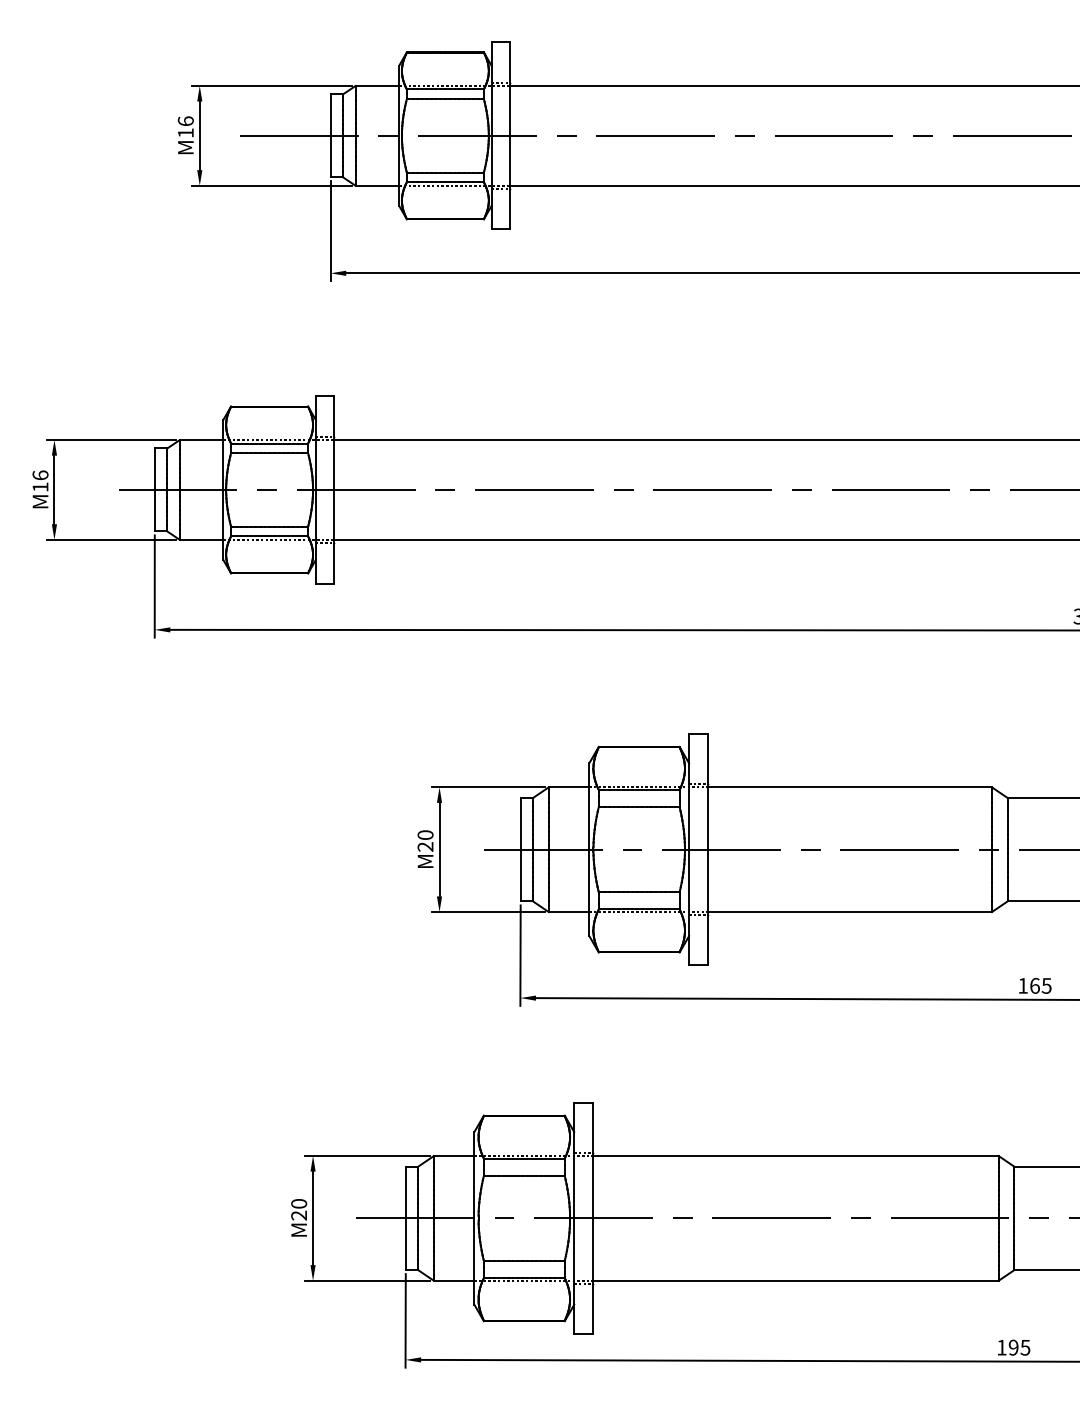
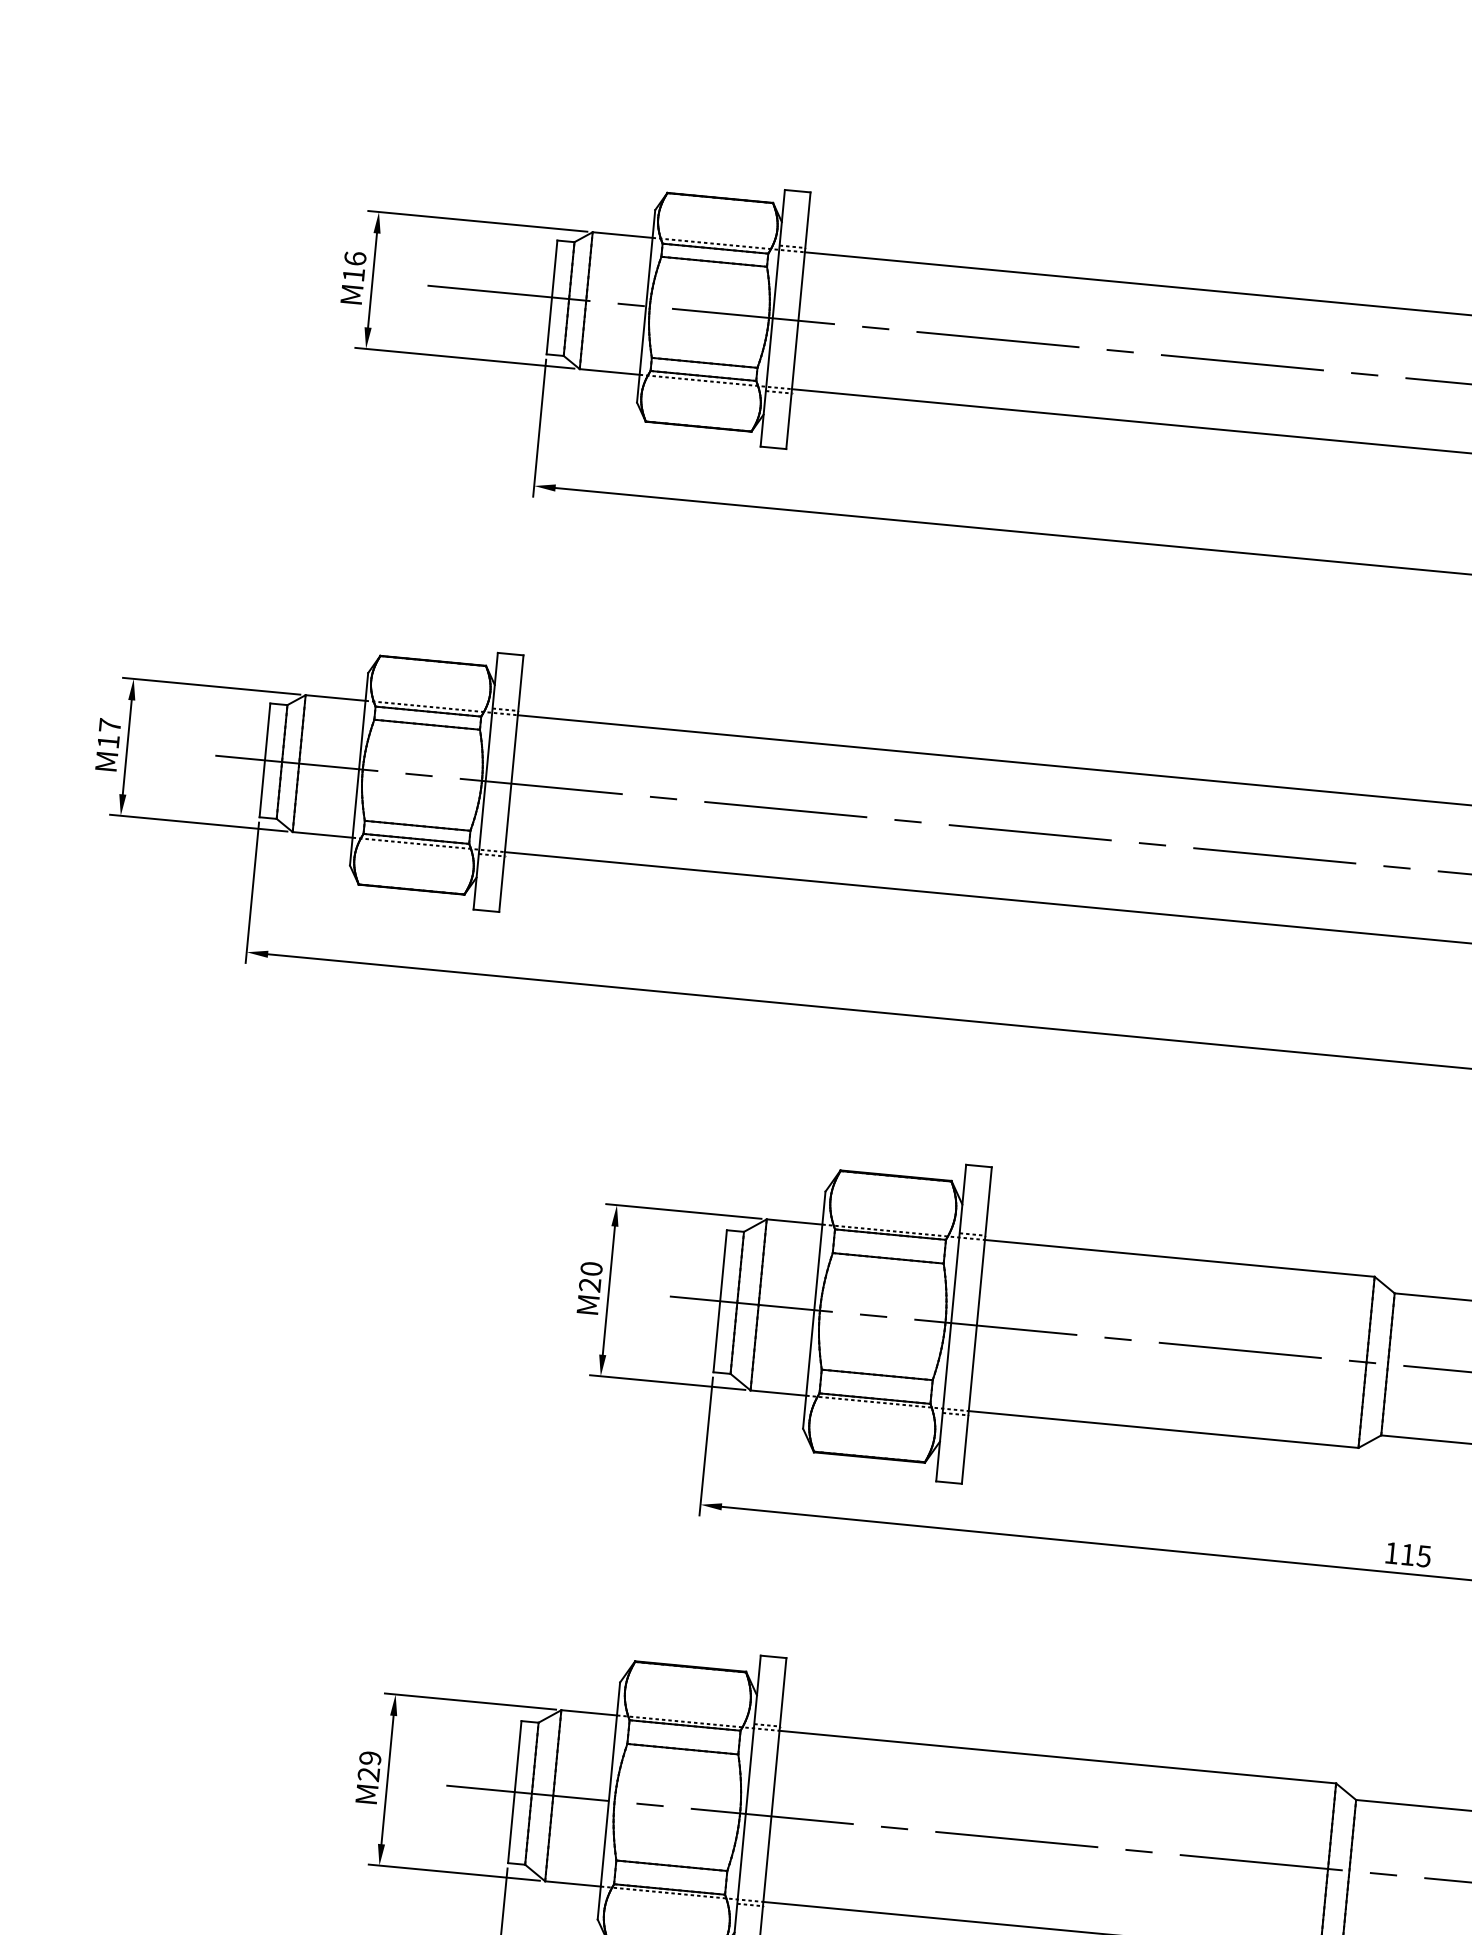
text: (40, 475) -> (110, 725), 16 -> 17
text: (1034, 985) -> (1407, 1554), 165 -> 115
text: (299, 1203) -> (370, 1757), 20 -> 29

